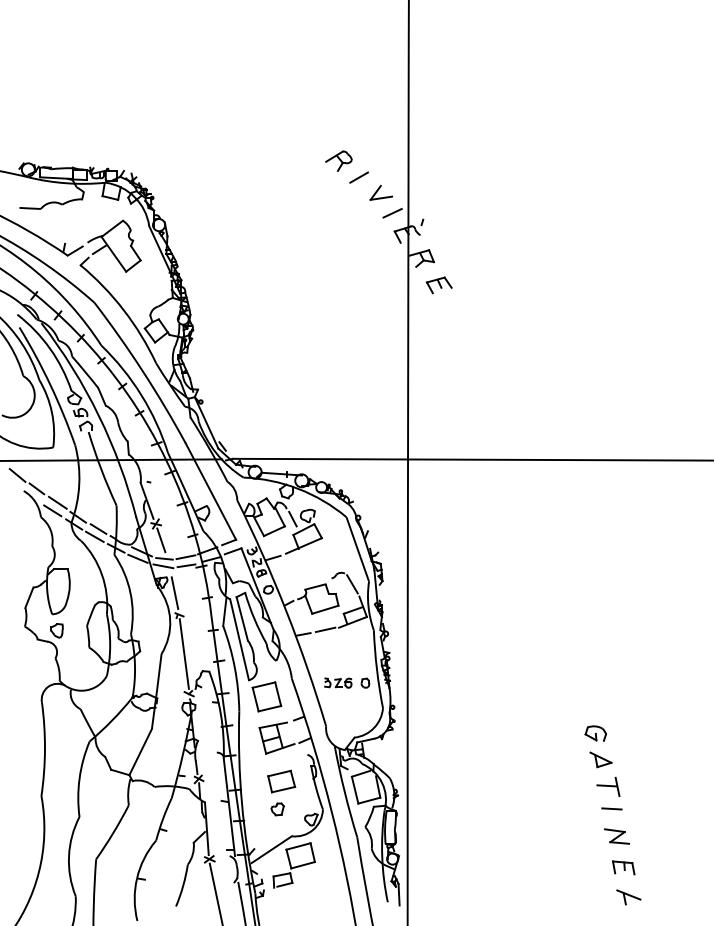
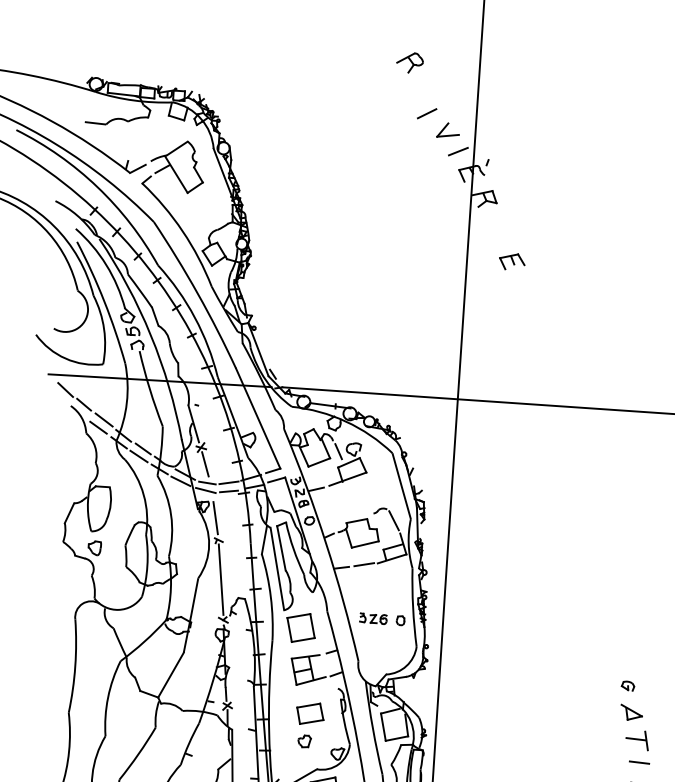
part: (338, 160) -> (409, 62), moved
part: (438, 285) -> (511, 261), moved
part: (595, 733) -> (627, 685), size x0.6

